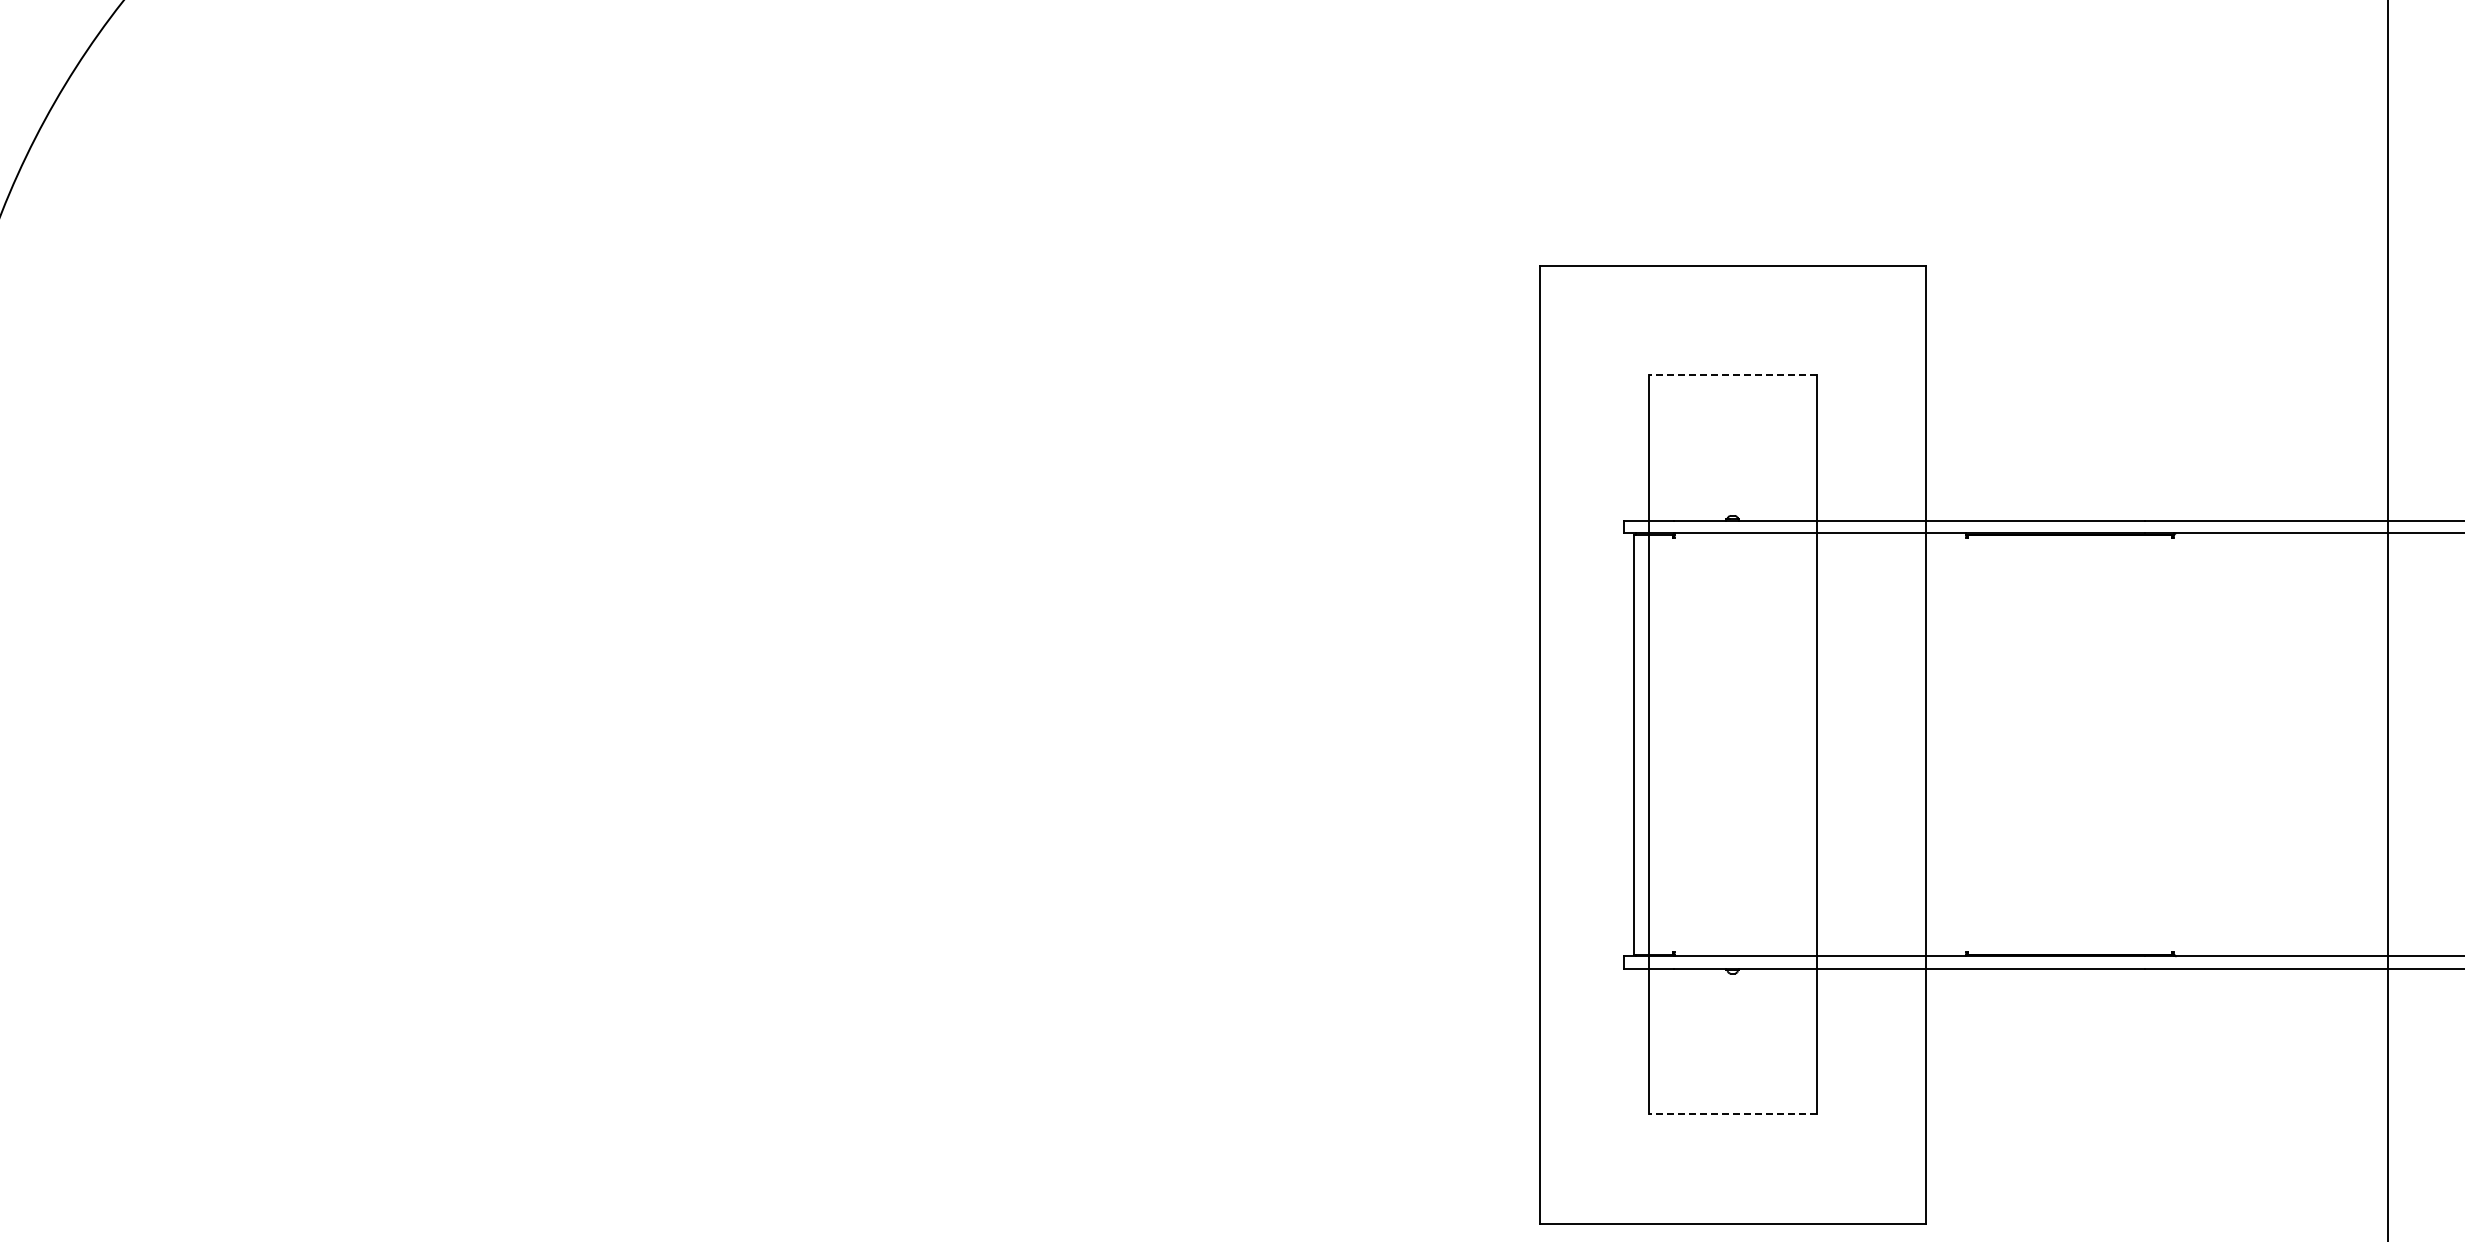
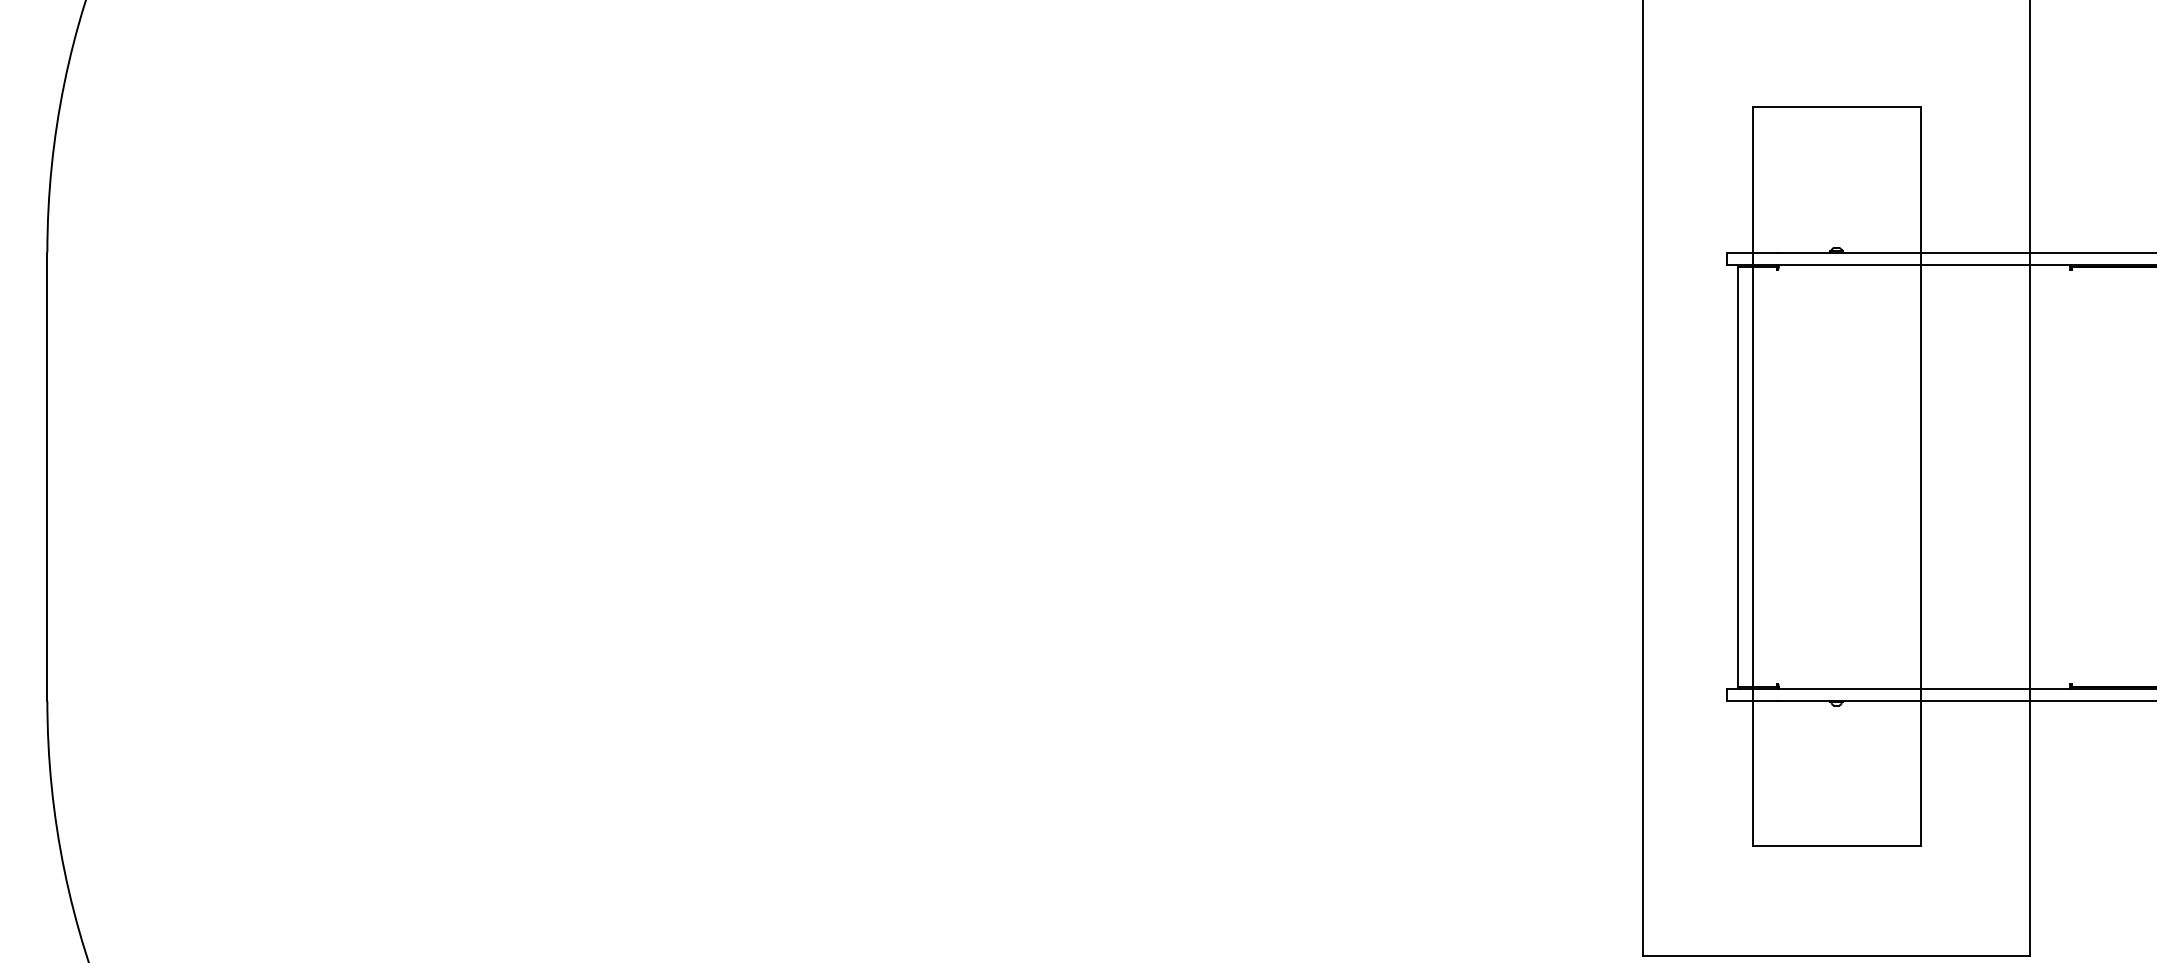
line: (1732, 375) -> (1836, 107), dashed -> solid
line: (1732, 1114) -> (1836, 846), dashed -> solid

